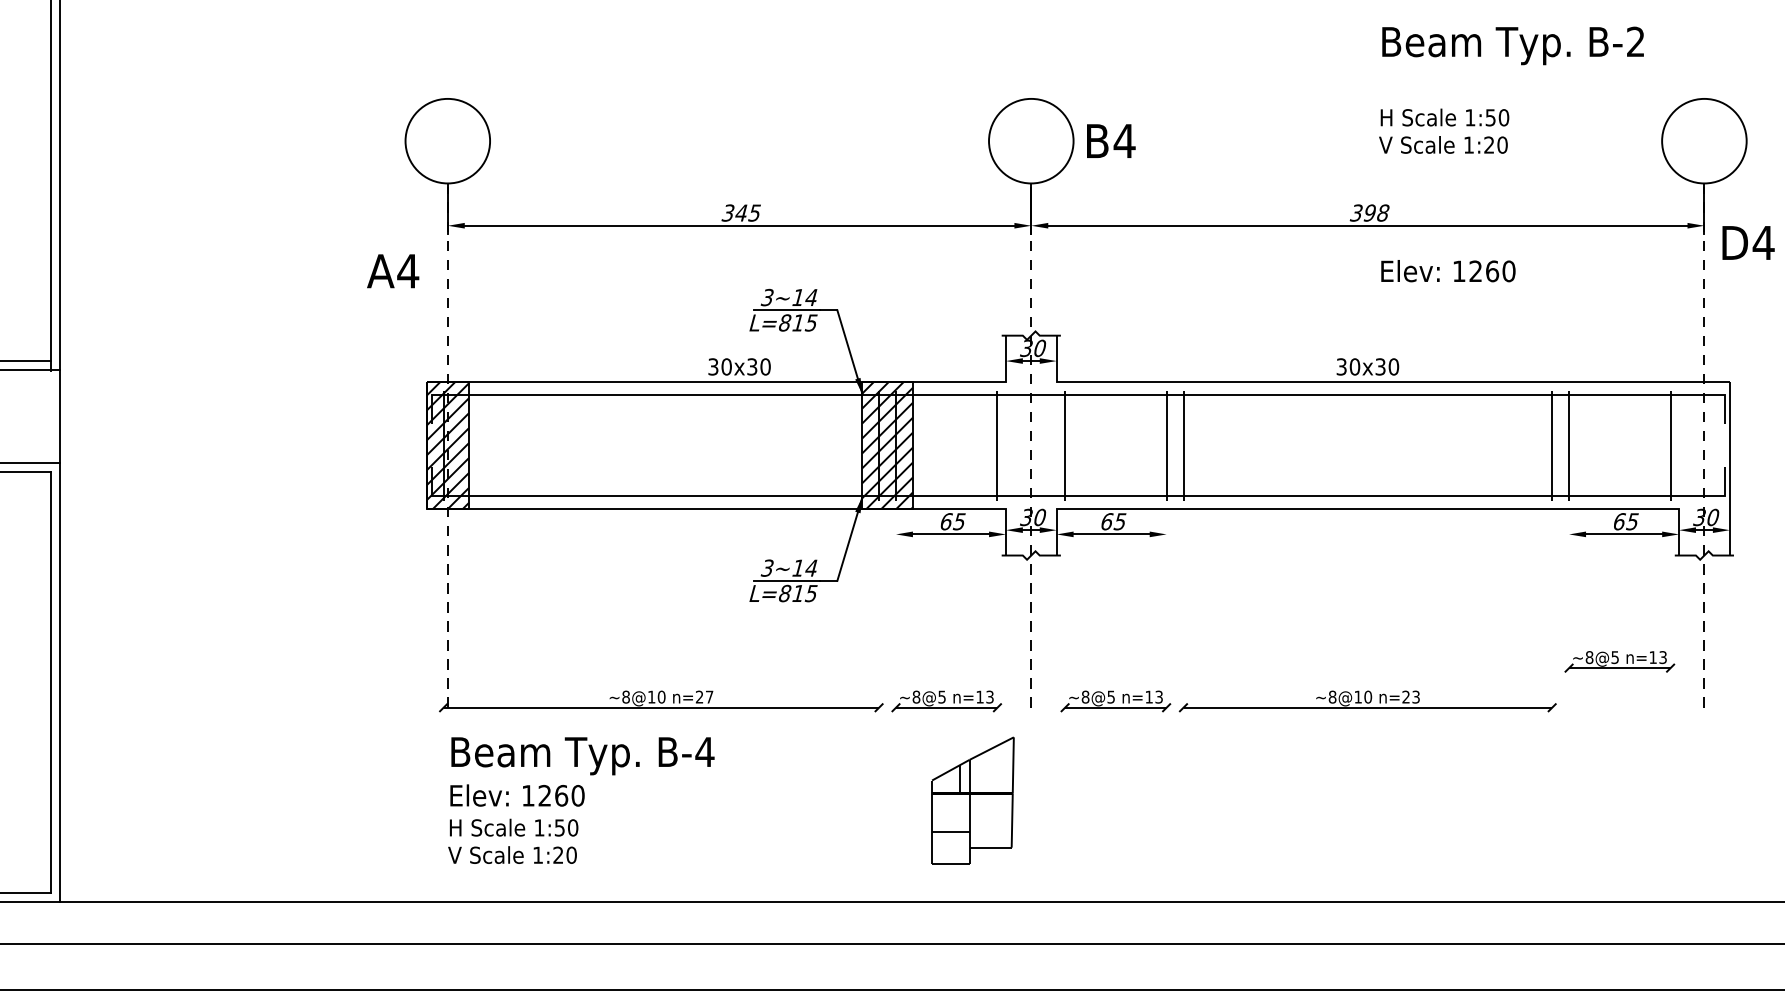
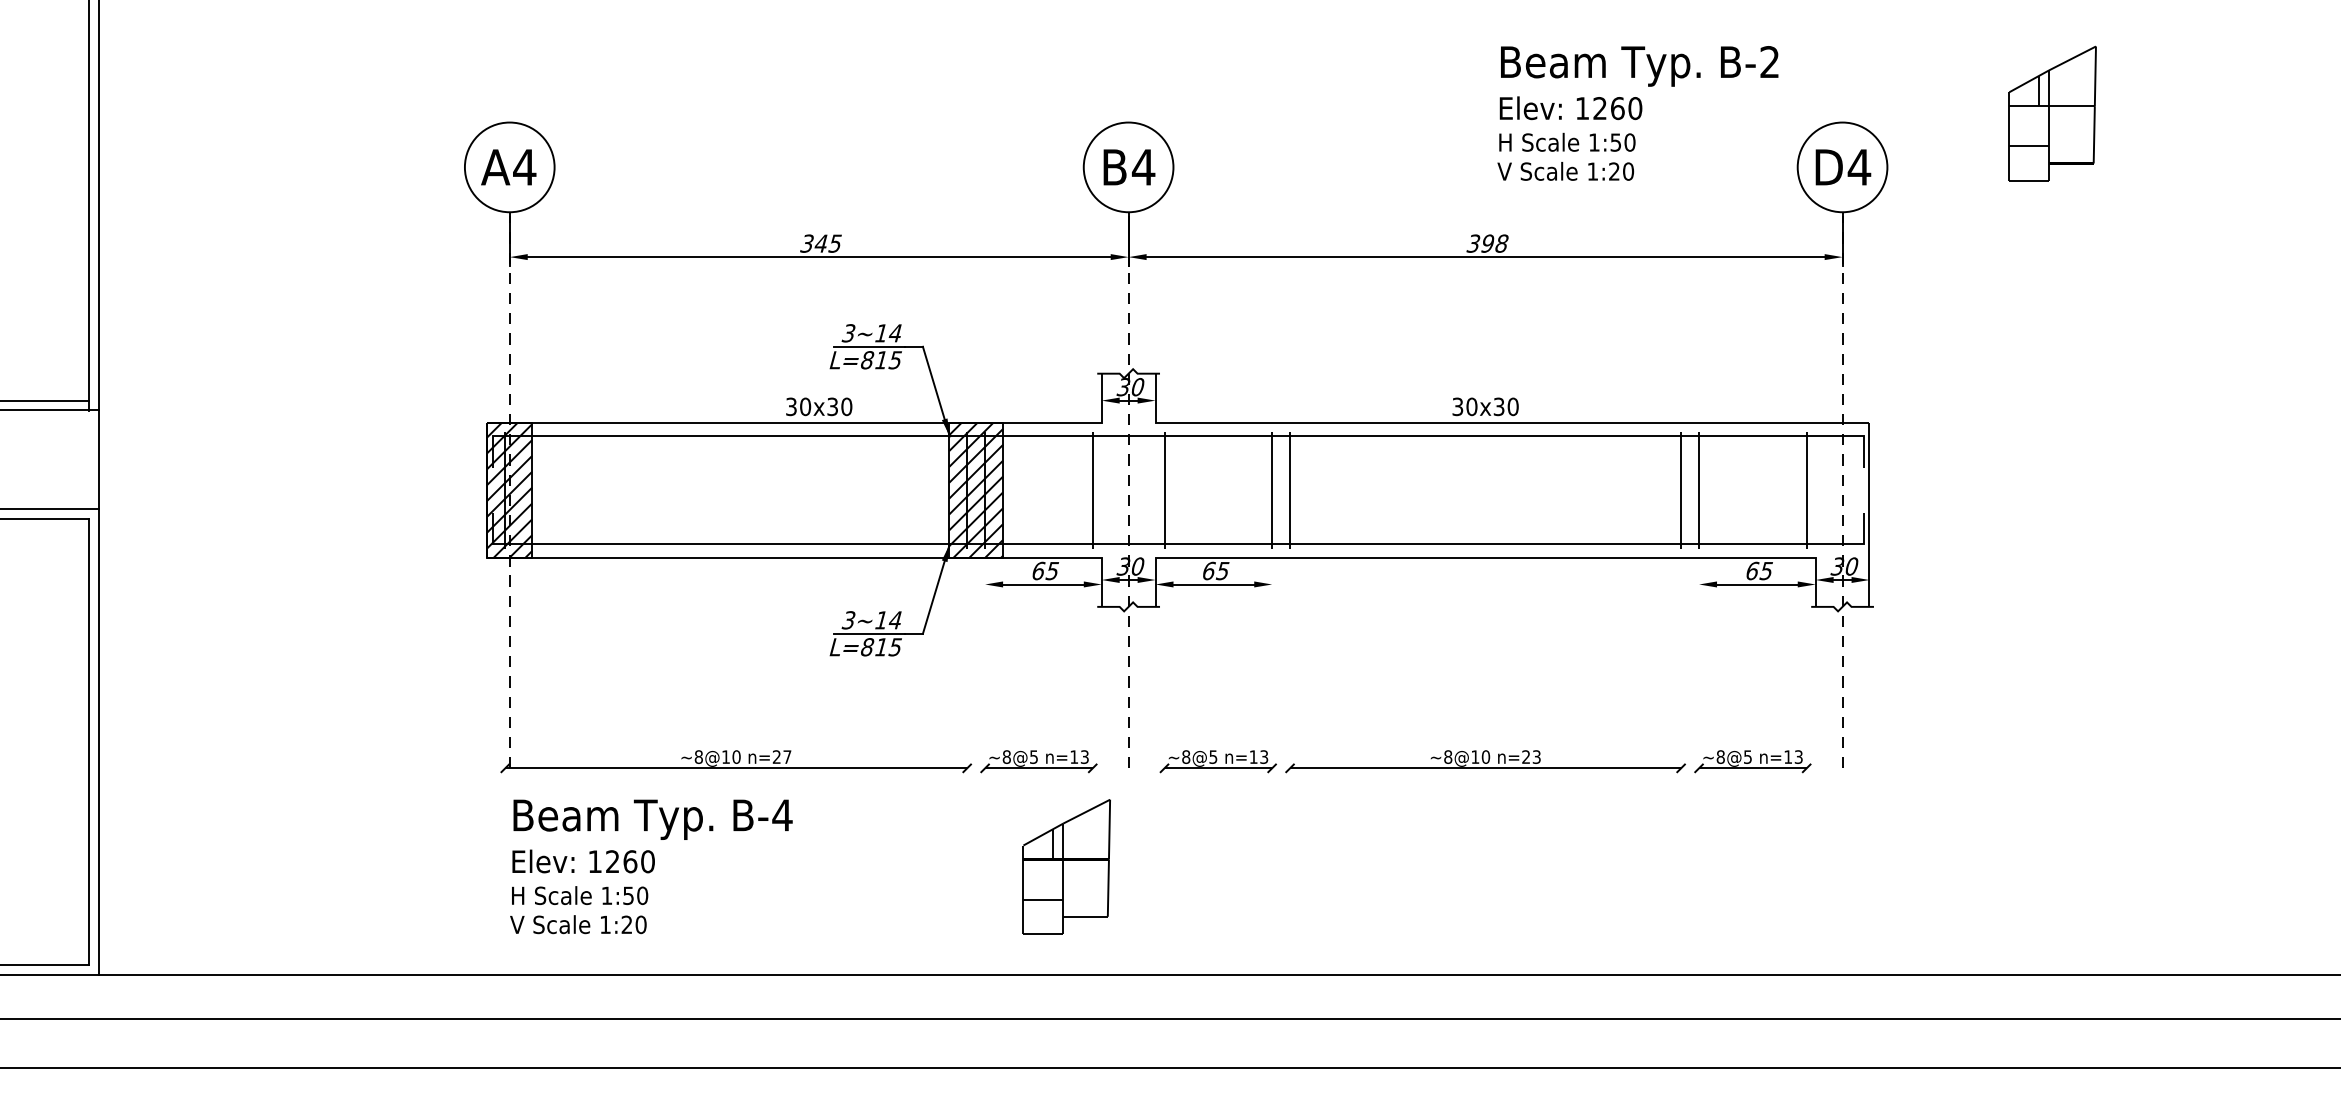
text: (1111, 141) -> (1129, 167), moved
text: (1748, 243) -> (1843, 167), moved
text: (392, 271) -> (508, 167), moved
text: (1447, 271) -> (1570, 108), moved
part: (1619, 661) -> (1752, 761), moved

